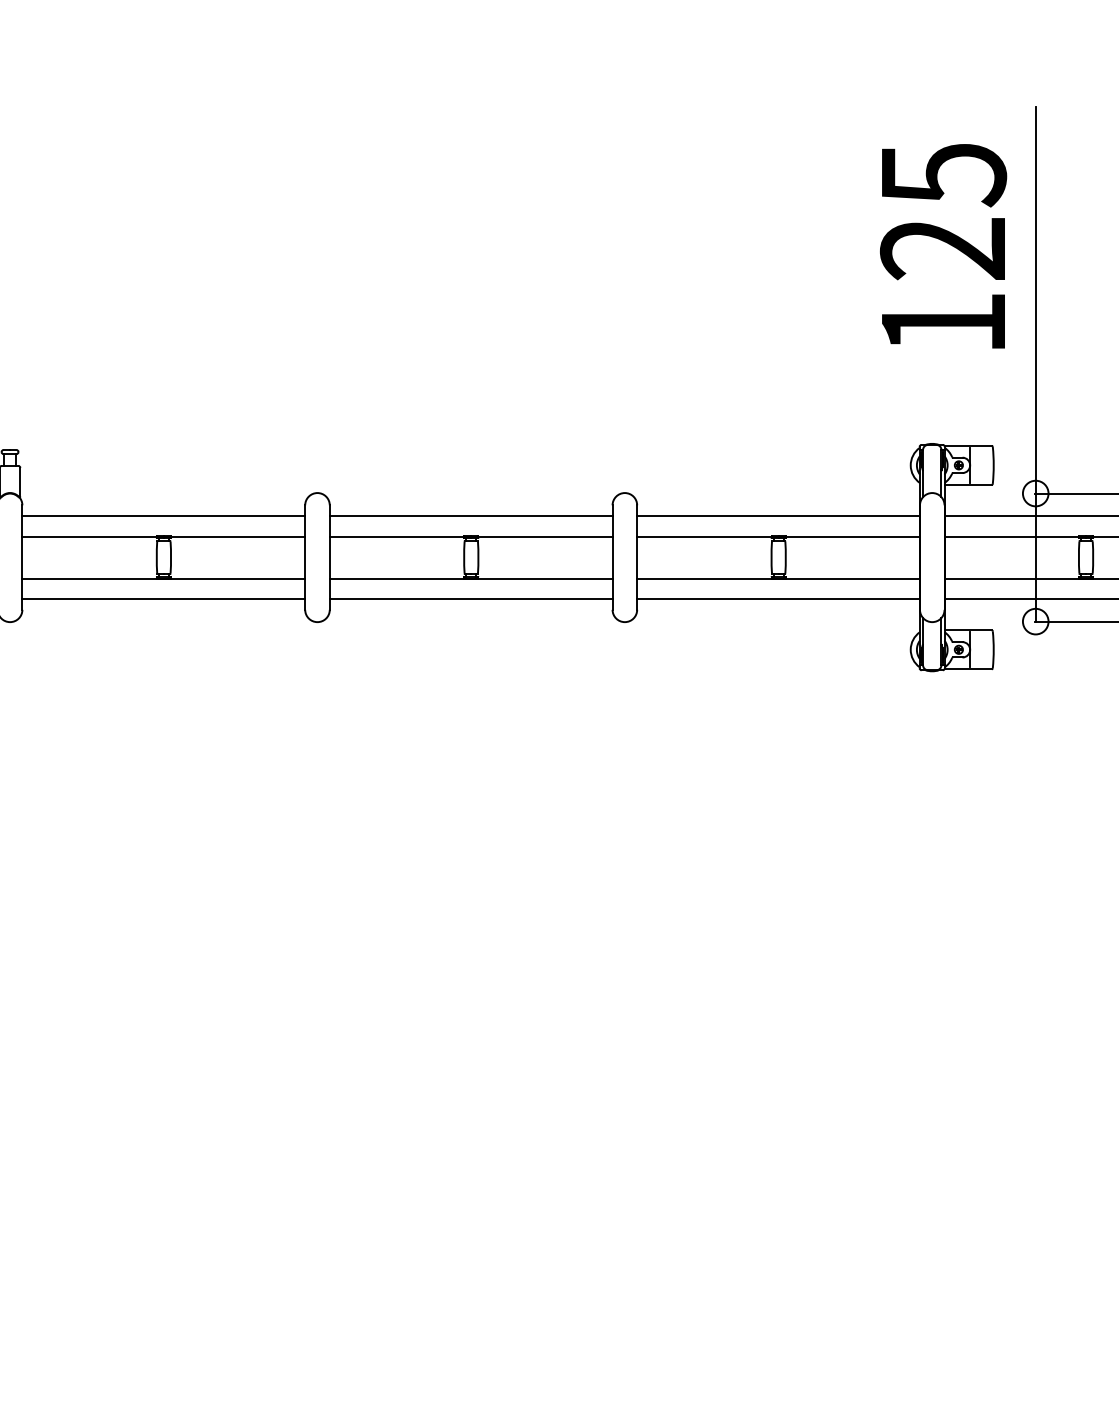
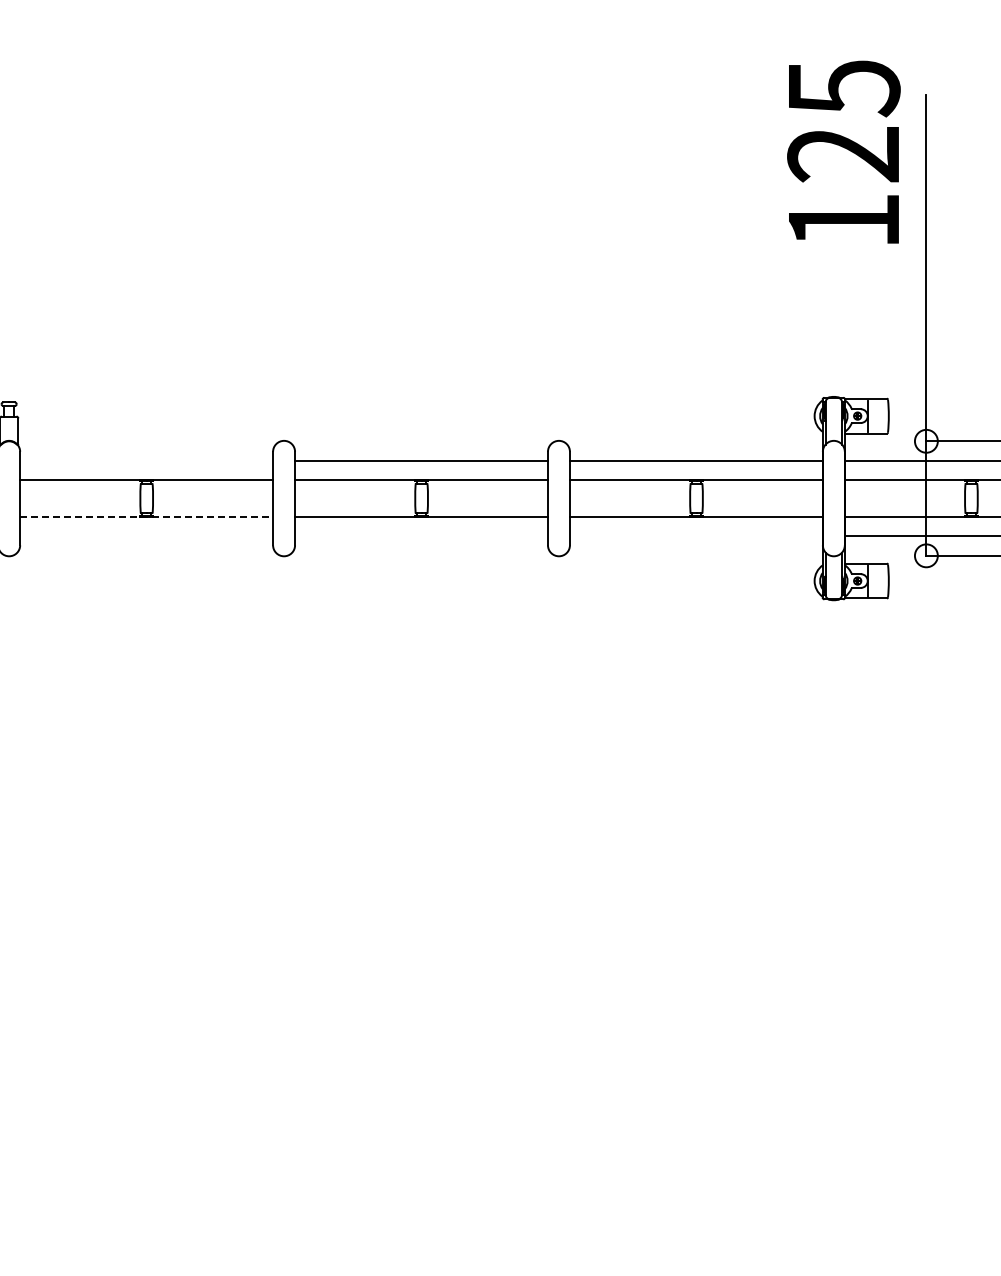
text: (943, 245) -> (843, 151), moved
line: (163, 516) -> (146, 461), removed
line: (164, 578) -> (147, 517), solid -> dashed
line: (163, 598) -> (146, 535), removed
line: (471, 598) -> (421, 535), removed
line: (777, 598) -> (695, 535), removed

